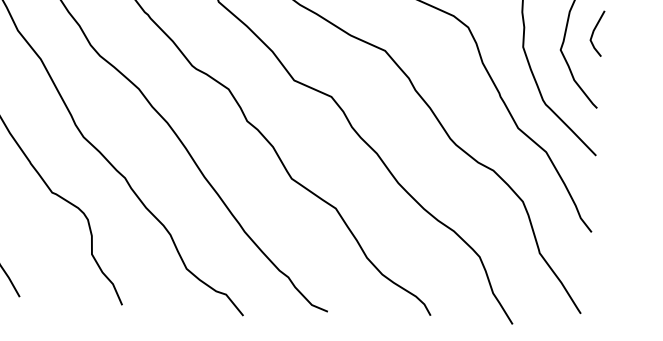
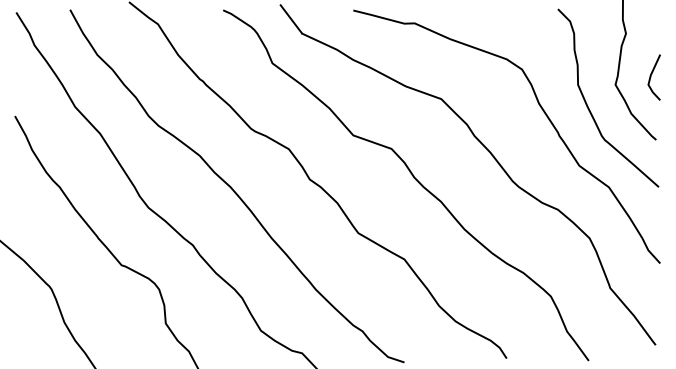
line: (594, 33) -> (651, 77), moved

